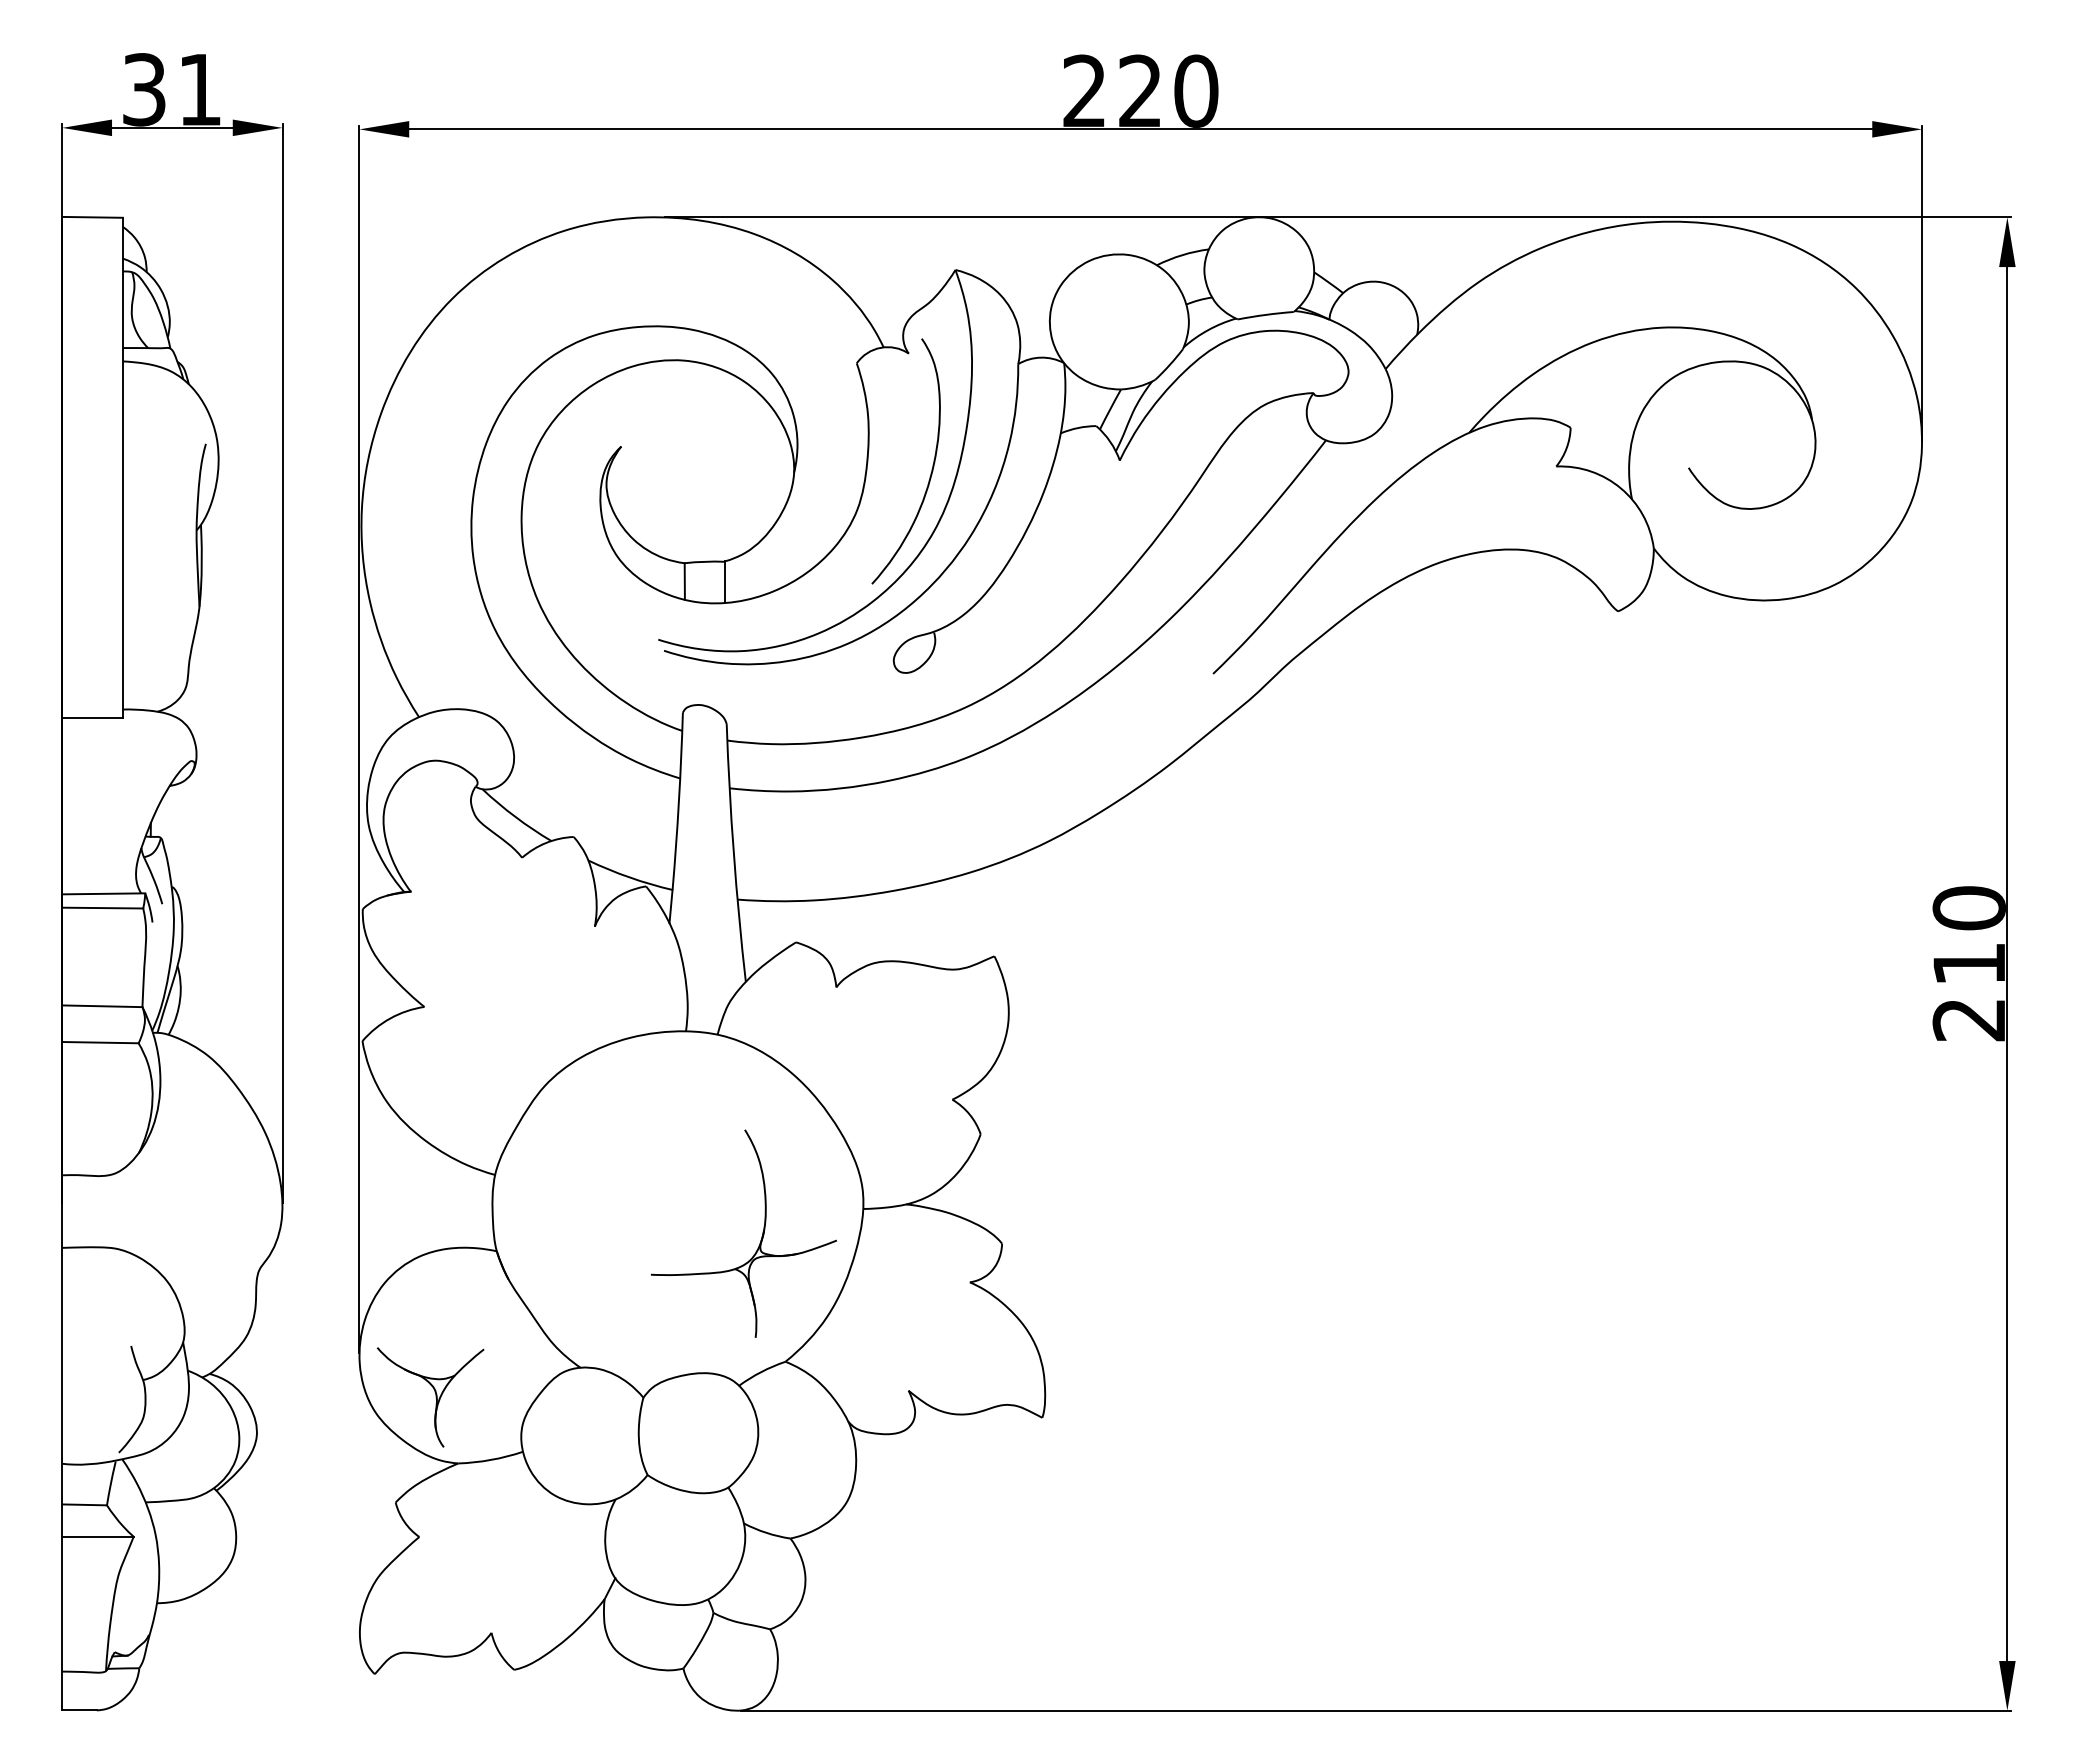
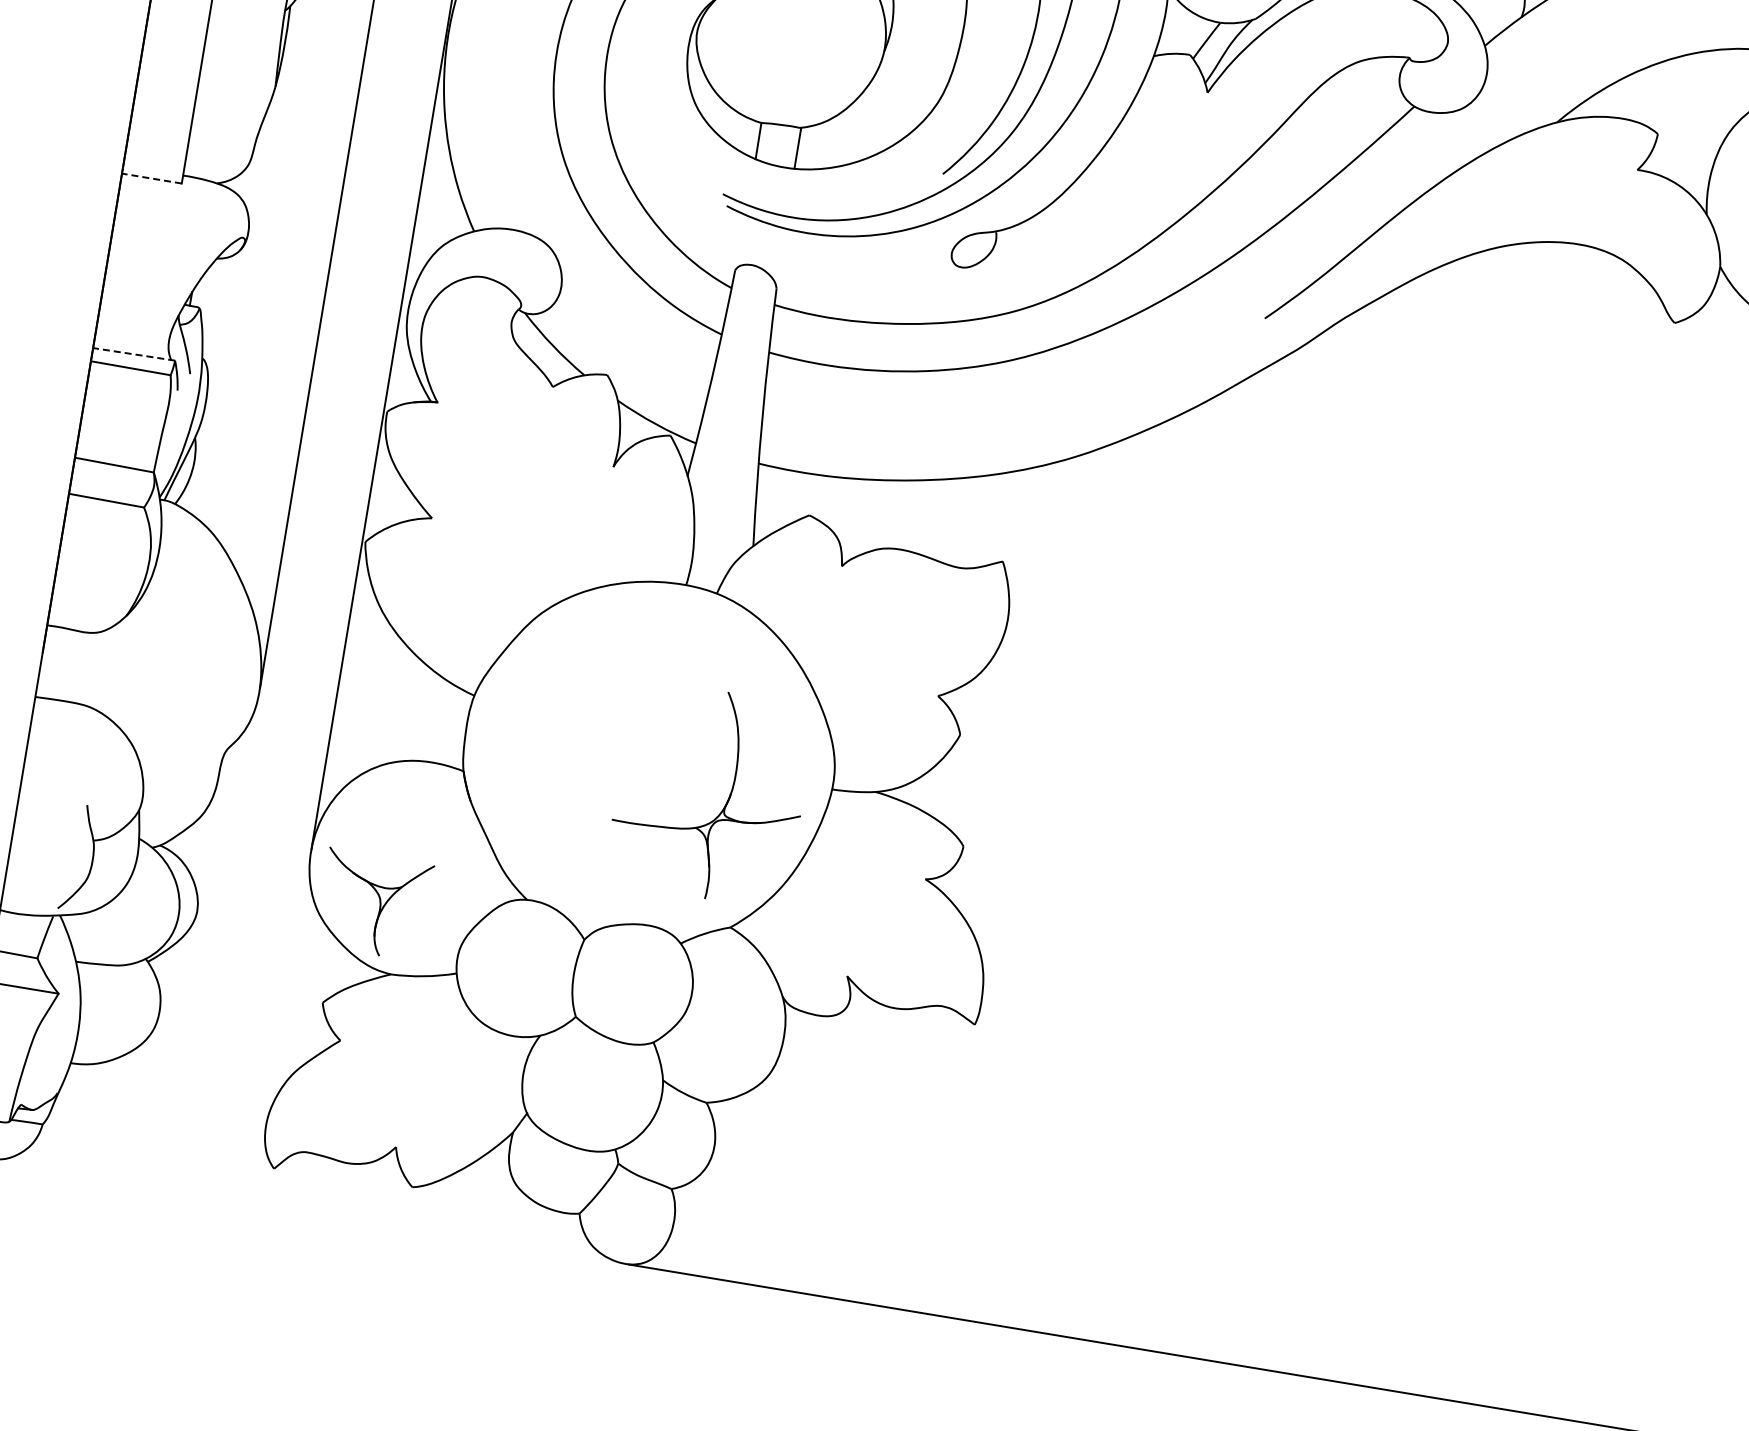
line: (92, 717) -> (151, 178), solid -> dashed
line: (103, 893) -> (133, 353), solid -> dashed

